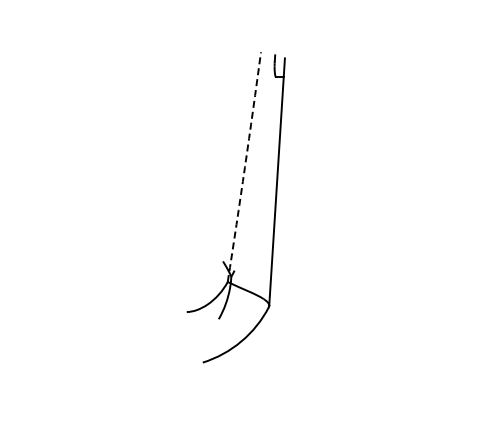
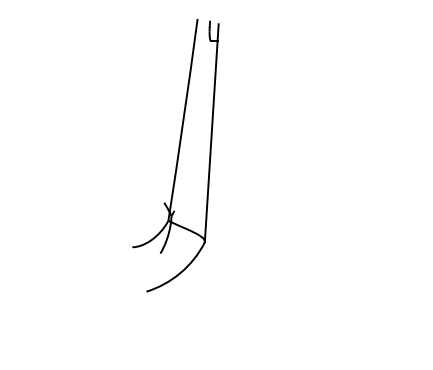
arc: (244, 167) -> (183, 120), dashed -> solid

